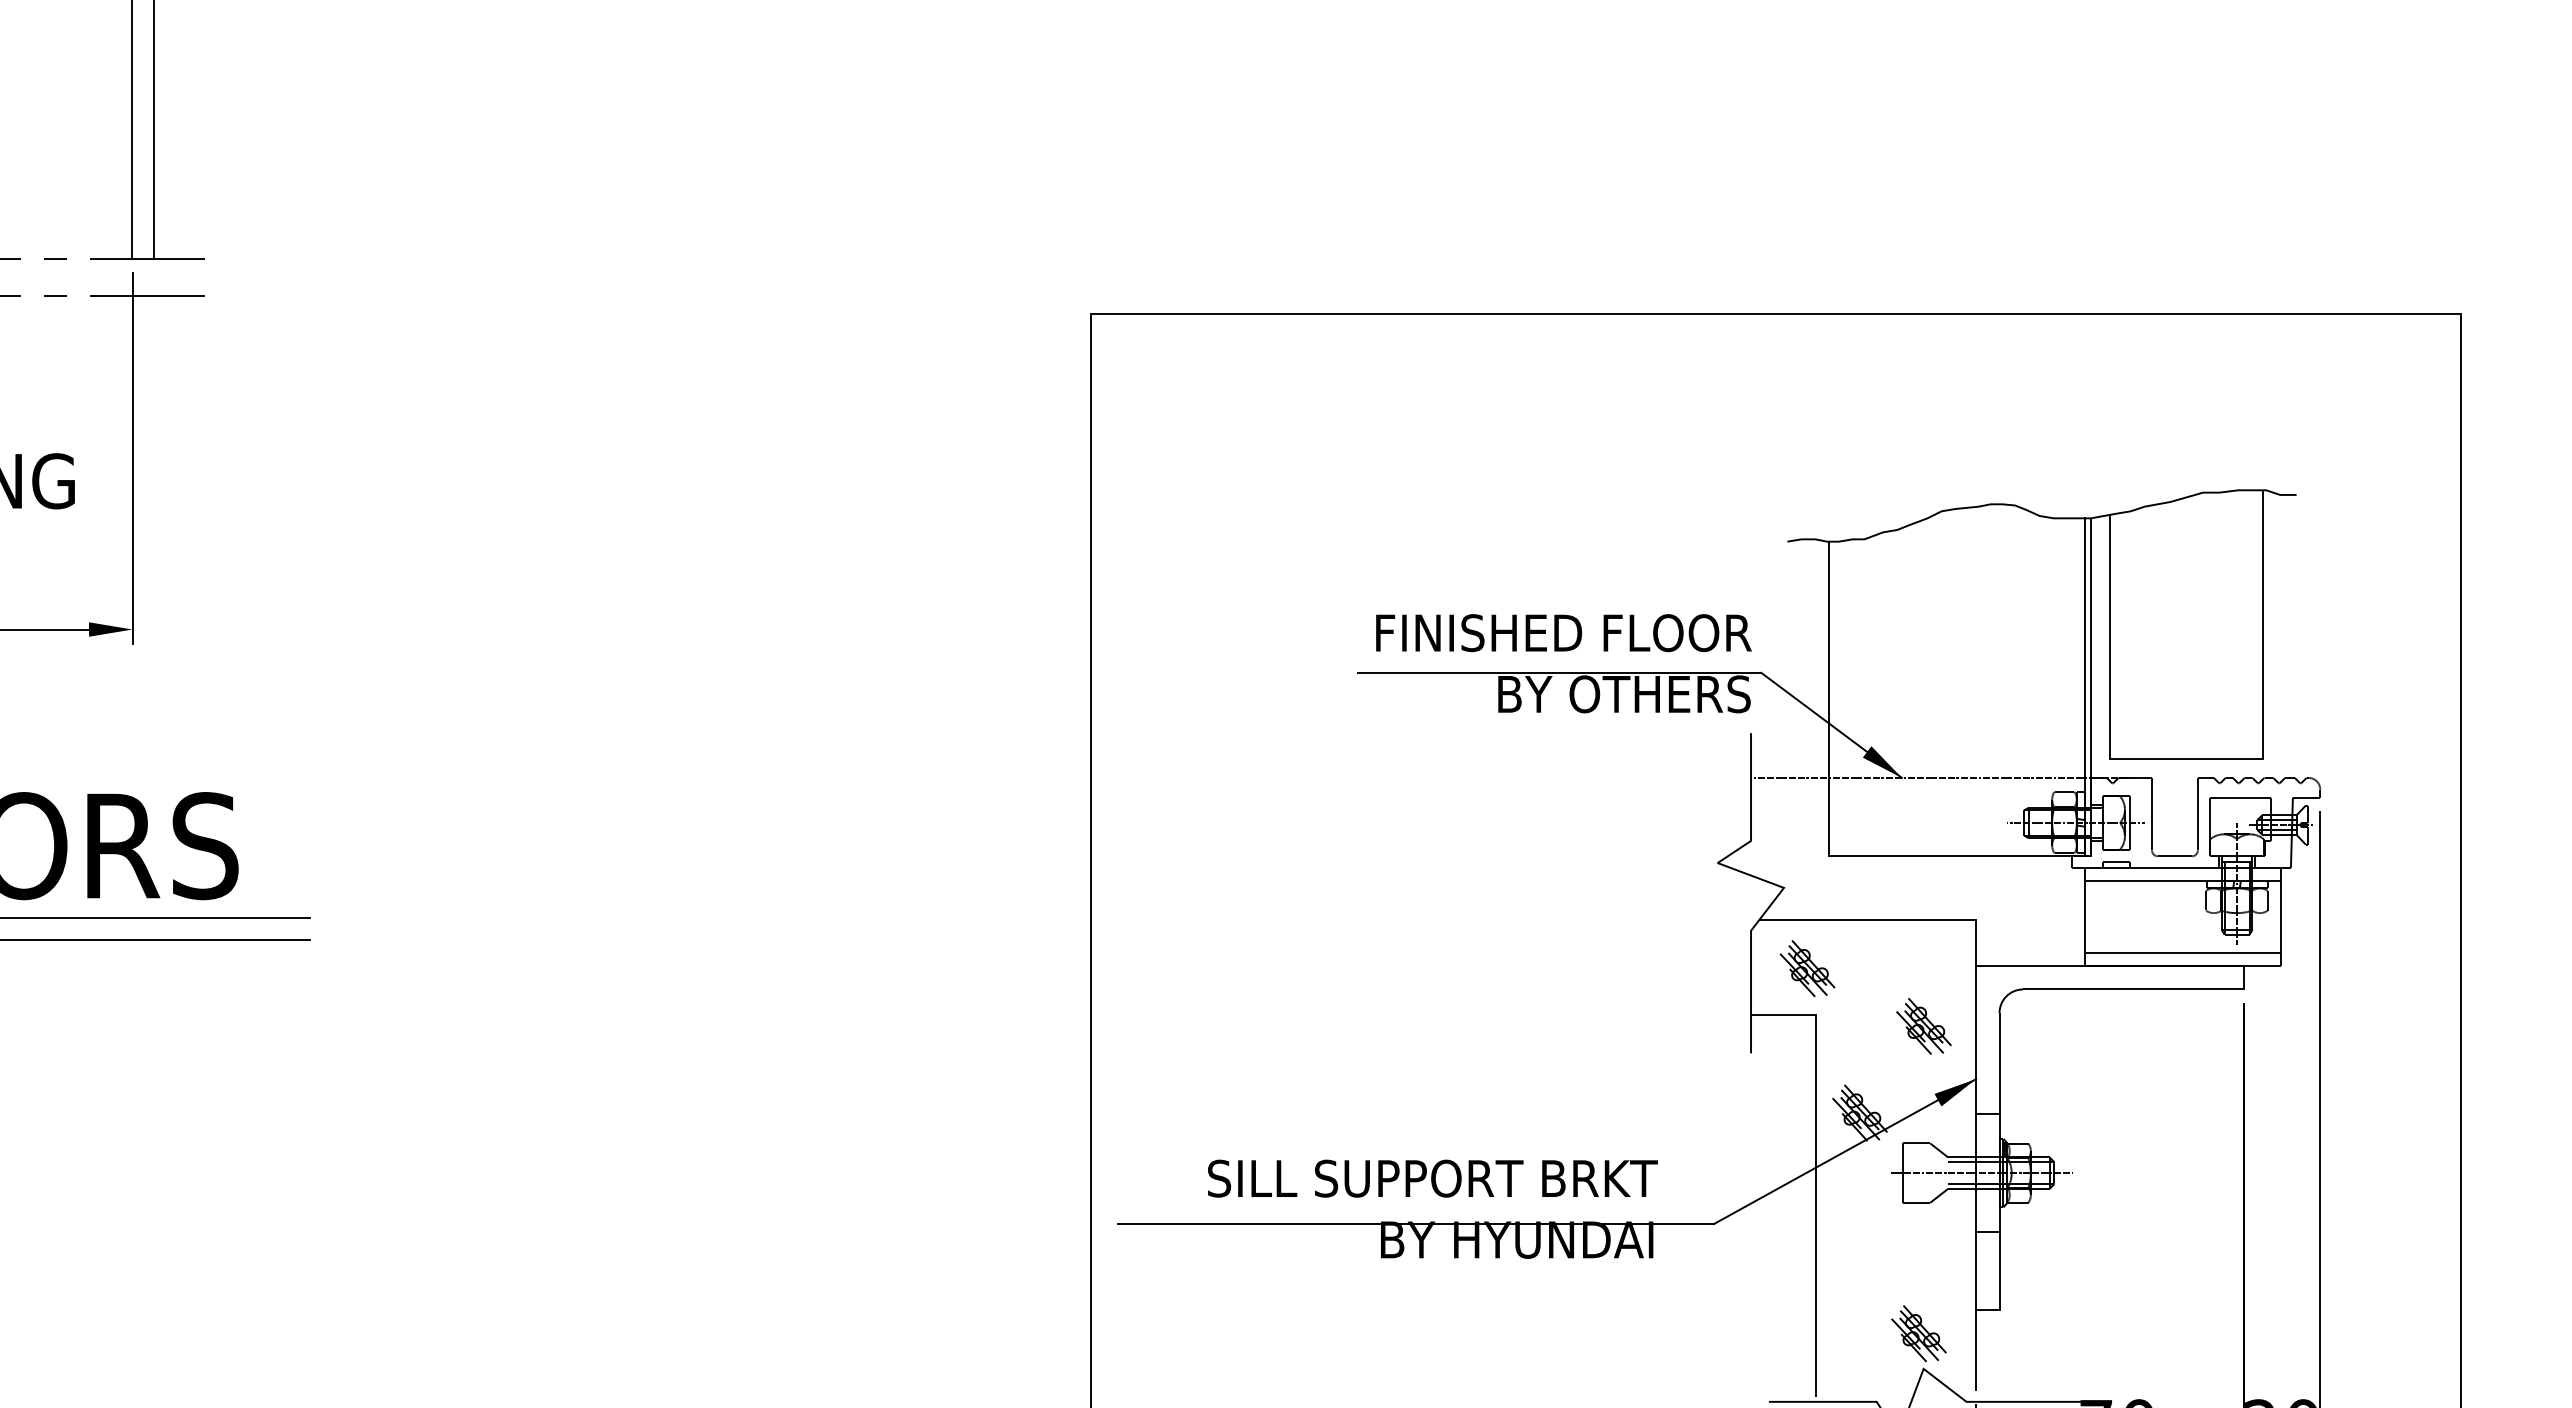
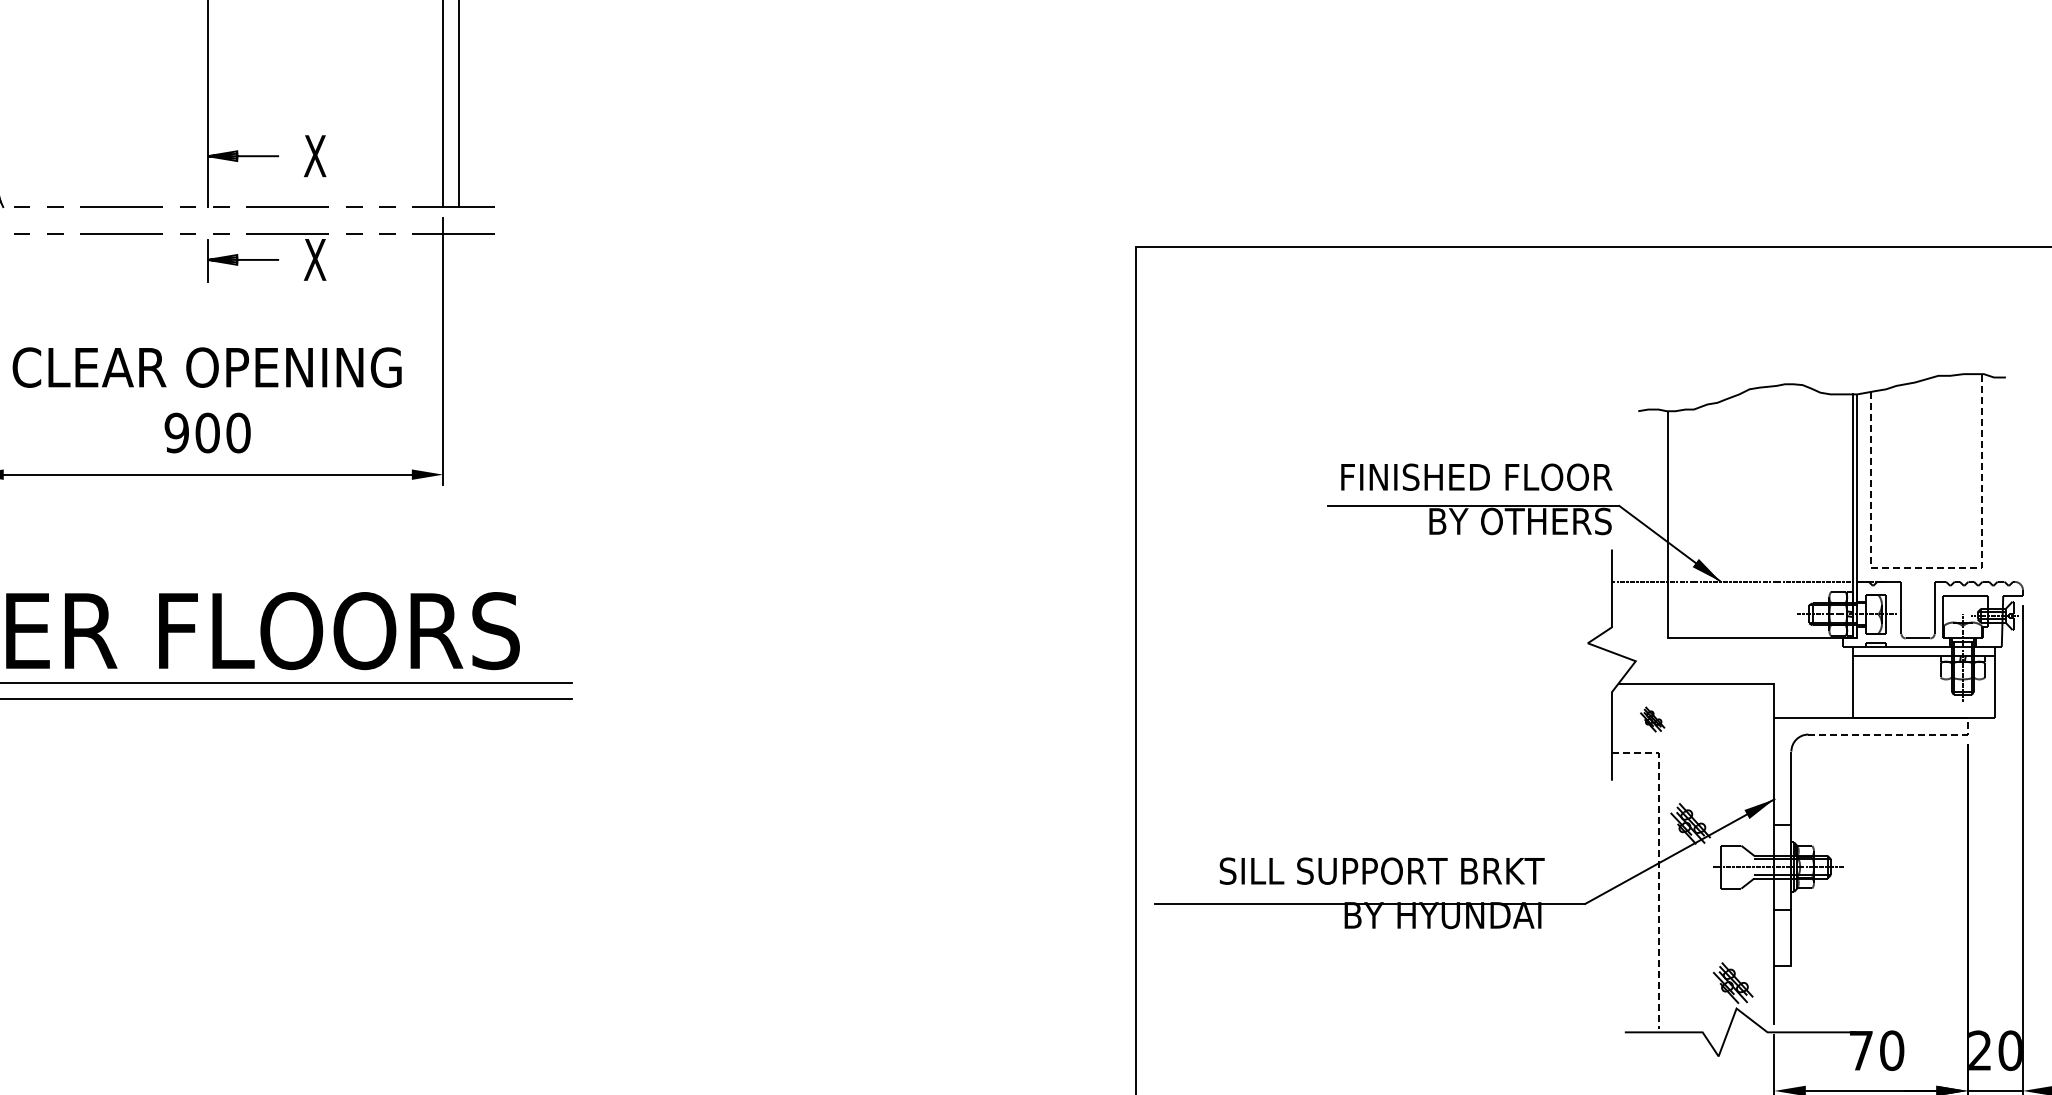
line: (2197, 759) -> (1934, 568), solid -> dashed
line: (2182, 953) -> (1923, 708), removed
part: (1807, 968) -> (1652, 719), size x0.6
line: (2146, 989) -> (1897, 734), solid -> dashed
part: (1923, 1026) -> (1736, 761), removed
line: (1815, 1173) -> (1658, 867), solid -> dashed

